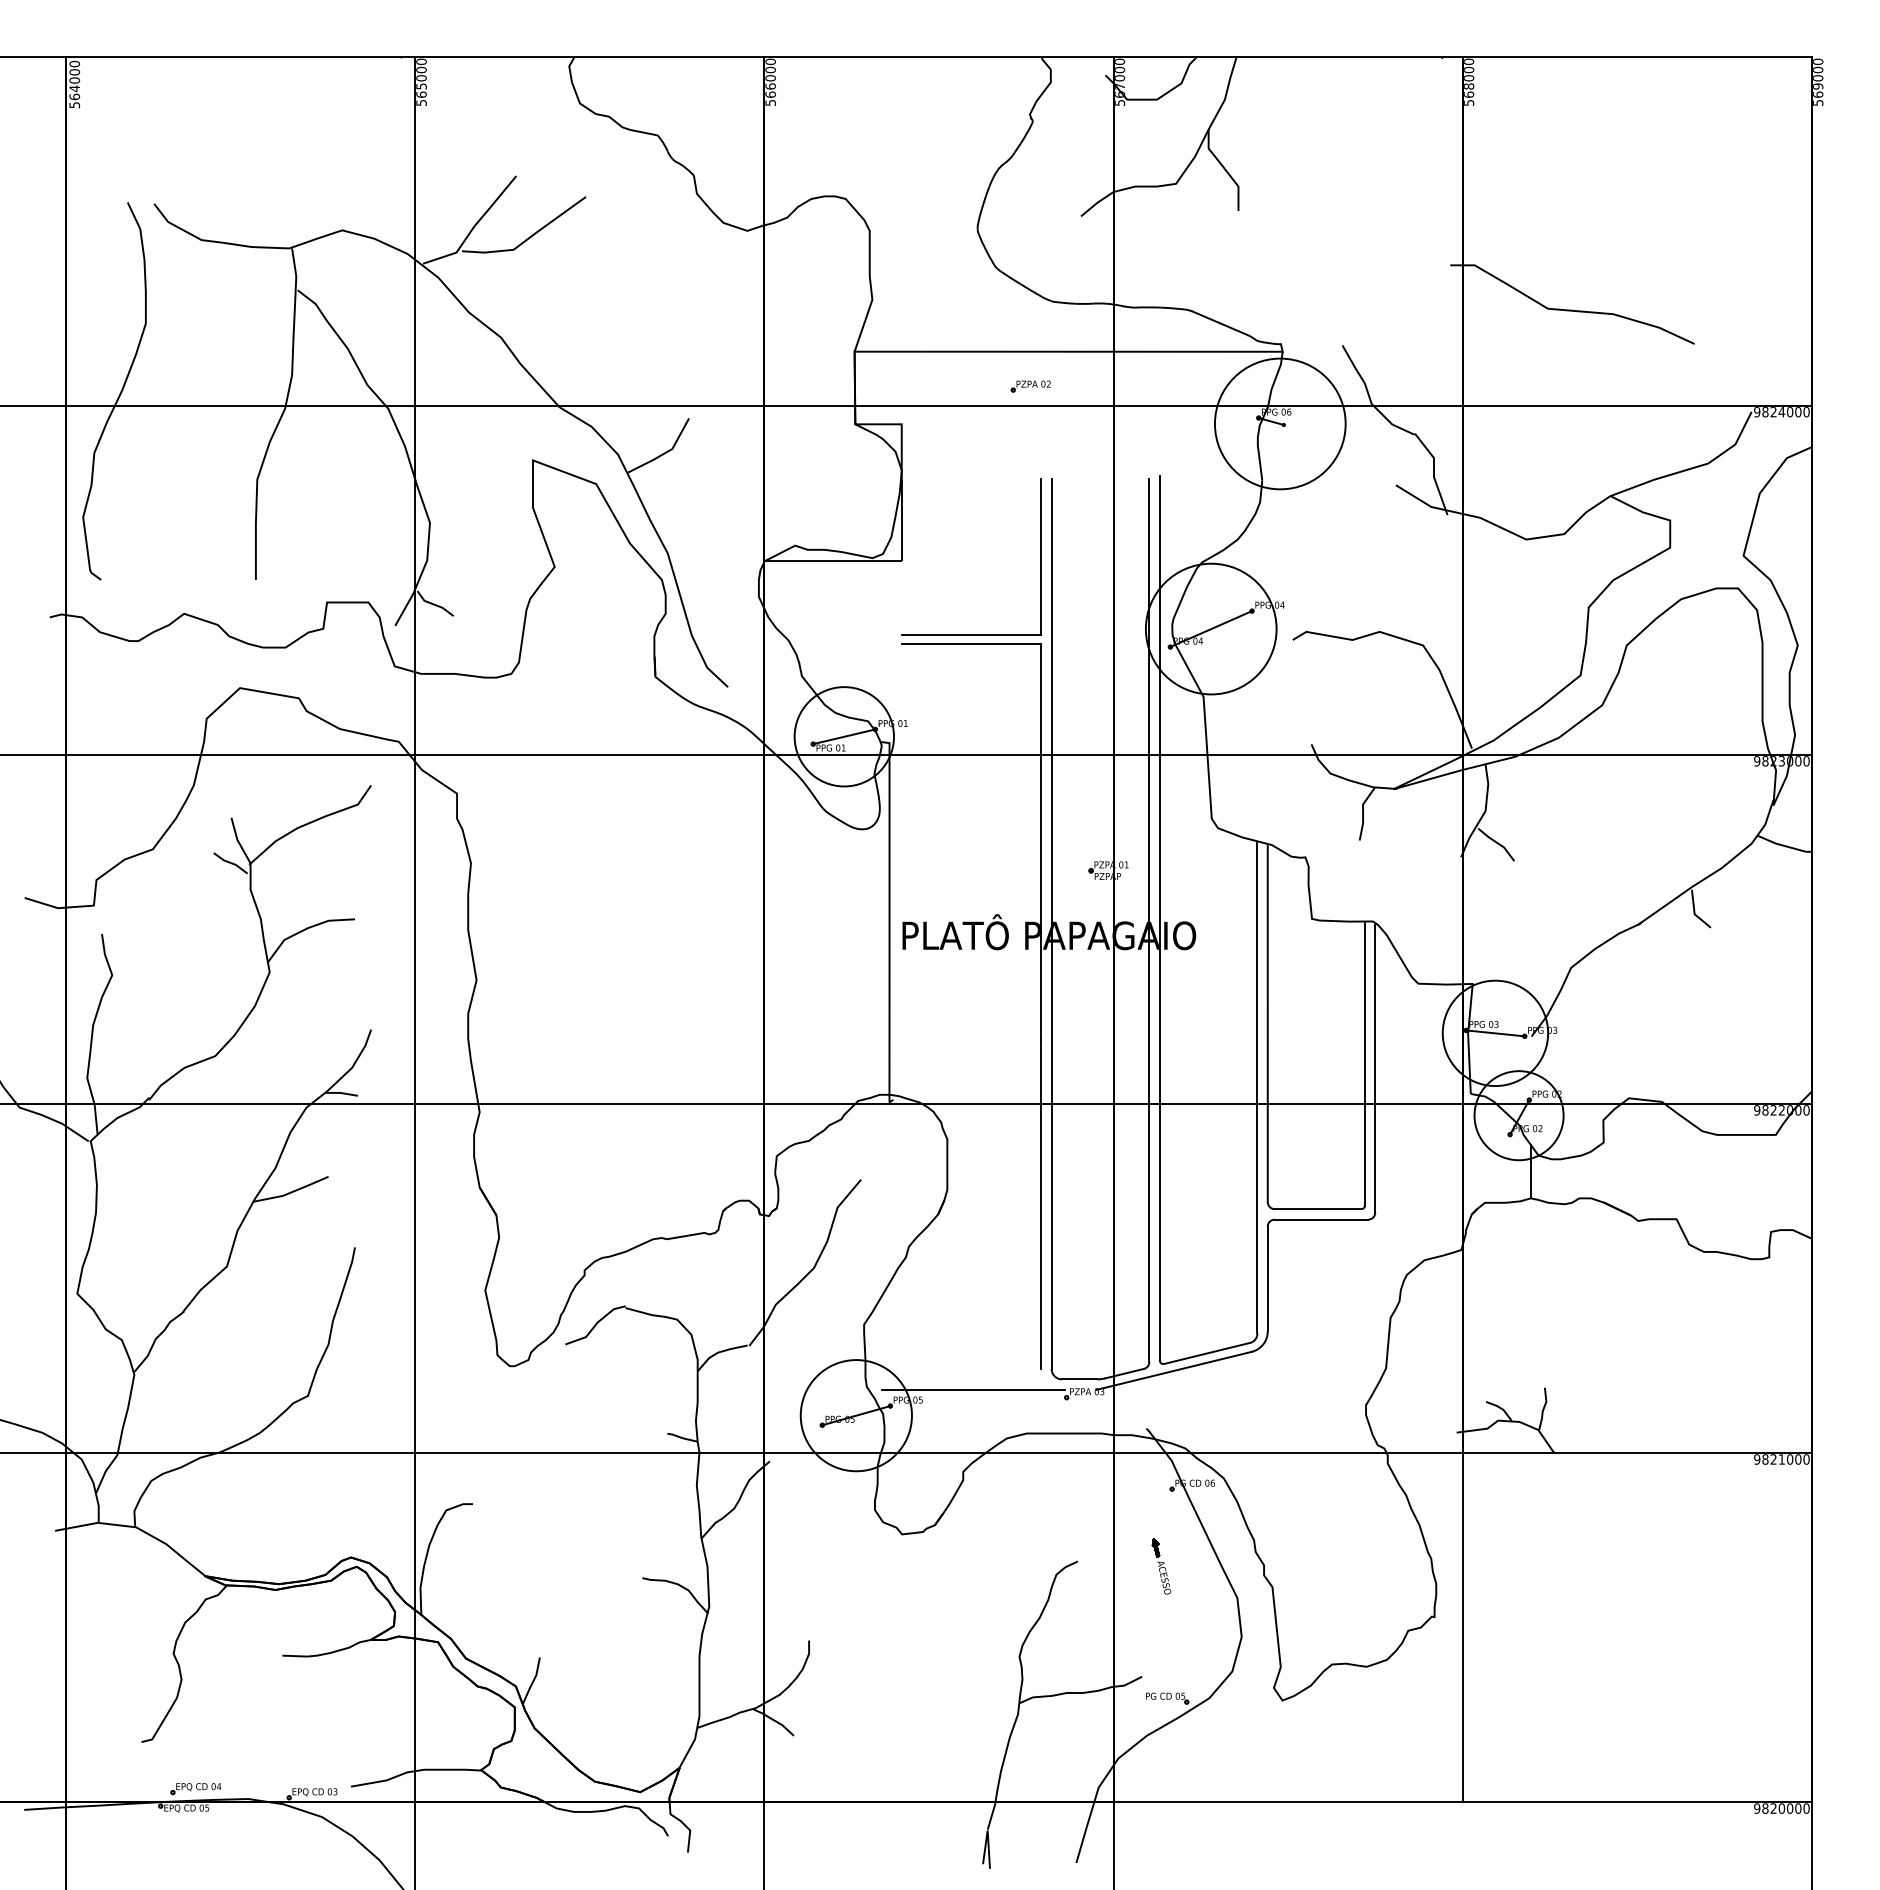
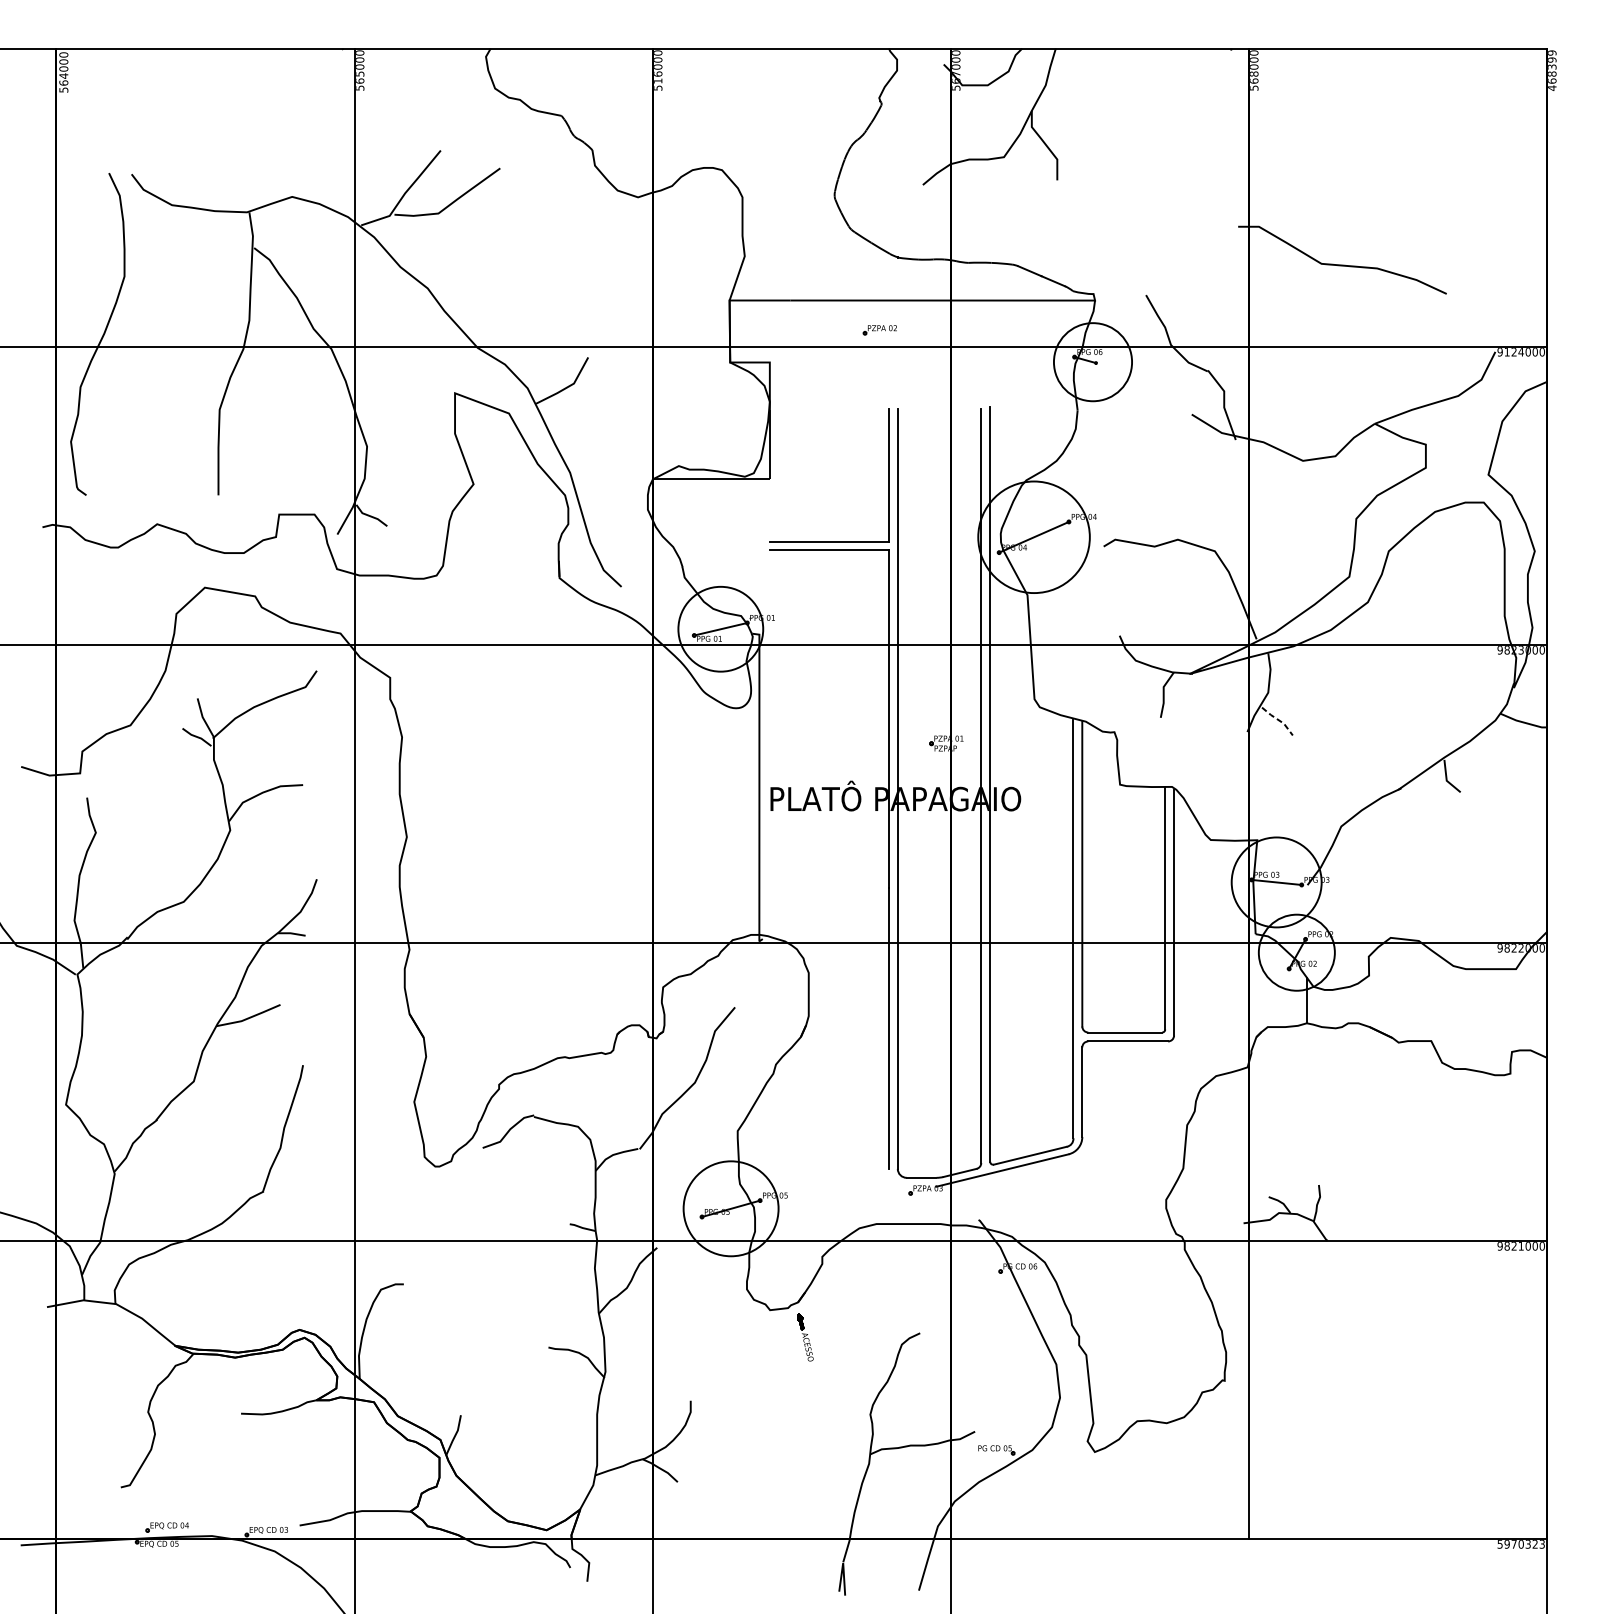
text: (1818, 82) -> (1552, 70), 569000 -> 468399
text: (770, 94) -> (657, 80), 566000 -> 516000
text: (1765, 412) -> (1507, 352), 9824000 -> 9124000
circle: (1279, 423) -> (1092, 361), size x0.7
line: (1498, 843) -> (1279, 720), solid -> dashed
line: (972, 1389) -> (830, 1186), removed
part: (1161, 1566) -> (805, 1337), moved
text: (1781, 1808) -> (1520, 1544), 9820000 -> 5970323

